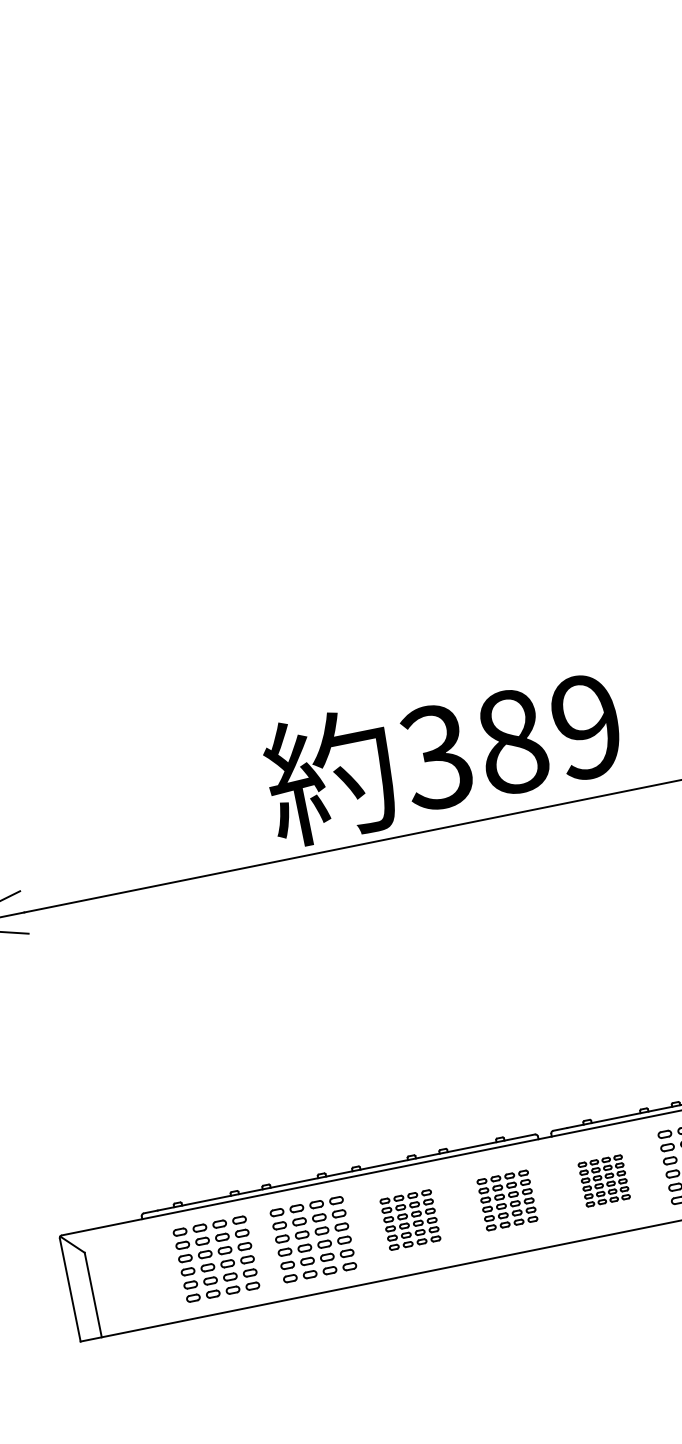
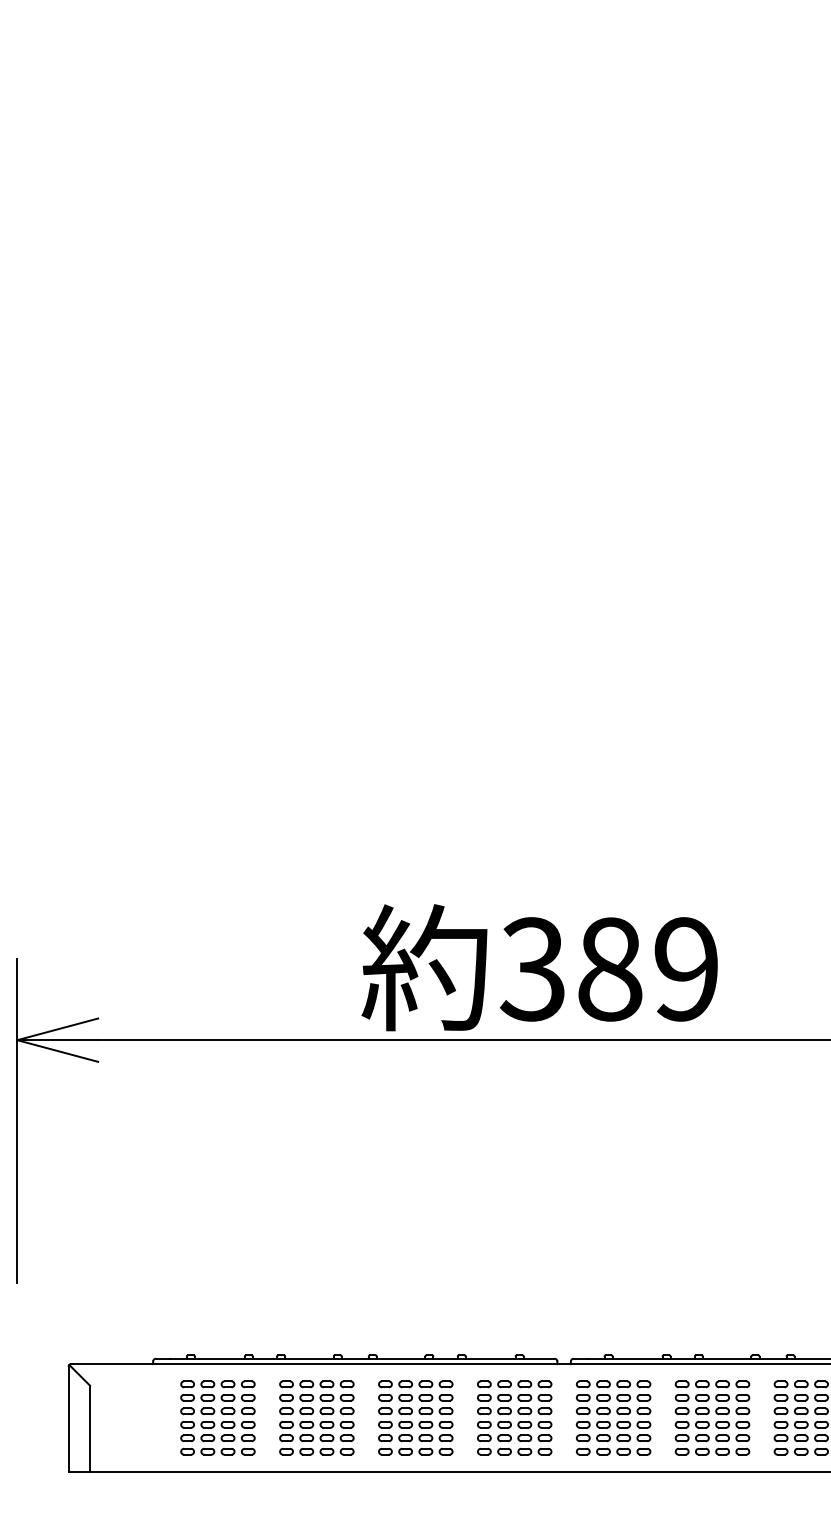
part: (604, 1180) -> (613, 1417), size x1.67
part: (507, 1200) -> (514, 1417), size x1.43
part: (410, 1219) -> (415, 1417), size x1.43

